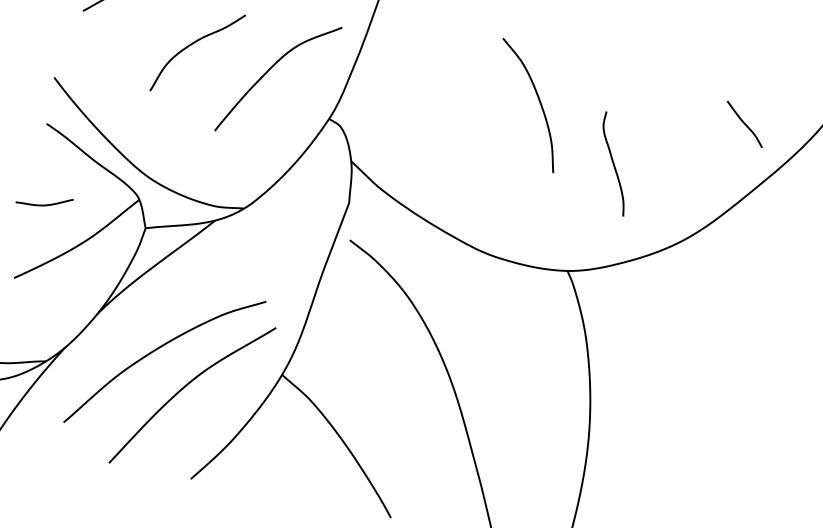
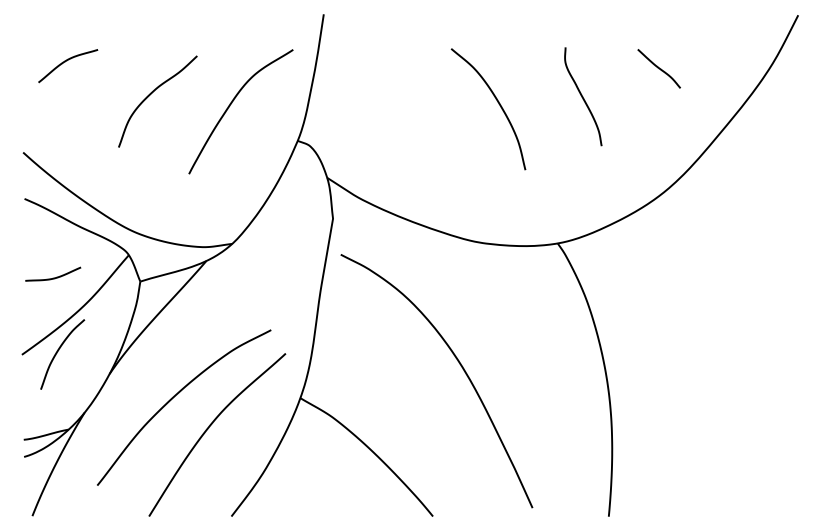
curve: (539, 102) -> (498, 104), moved
curve: (744, 123) -> (658, 68), moved
curve: (614, 163) -> (583, 96), moved
curve: (44, 204) -> (53, 277), moved
curve: (52, 281) -> (59, 350), added

